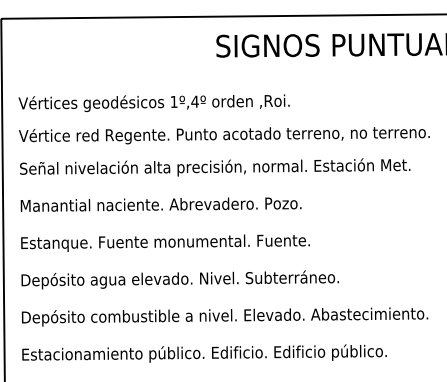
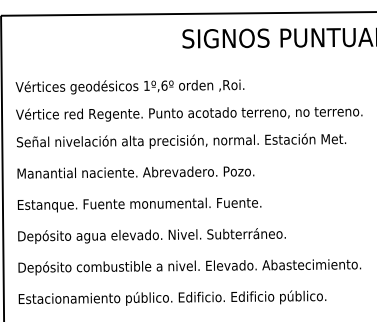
text: (195, 101) -> (164, 85), 1º,4º -> 1º,6º

